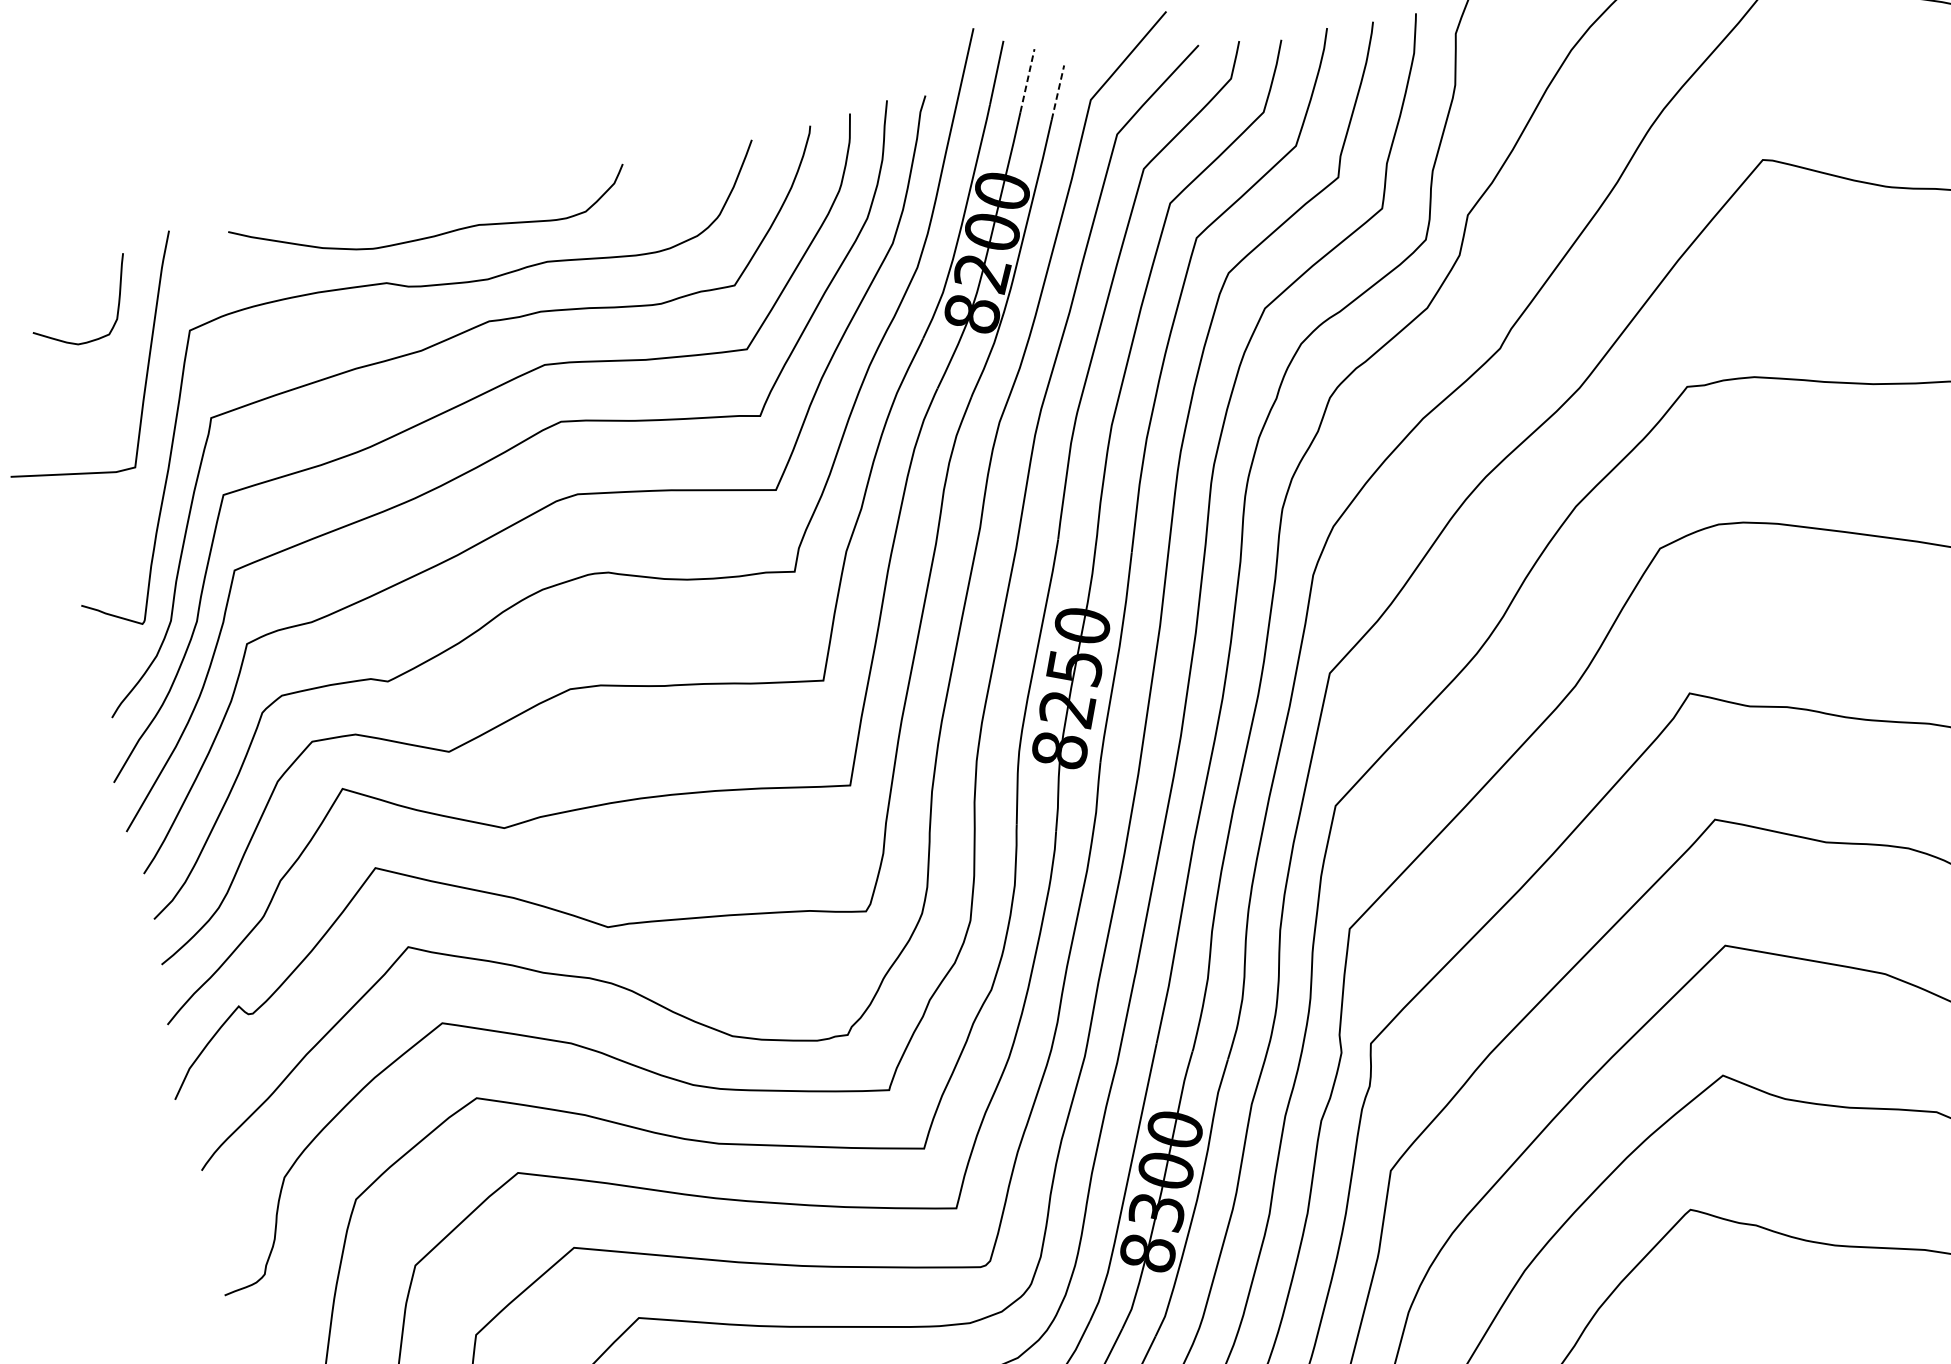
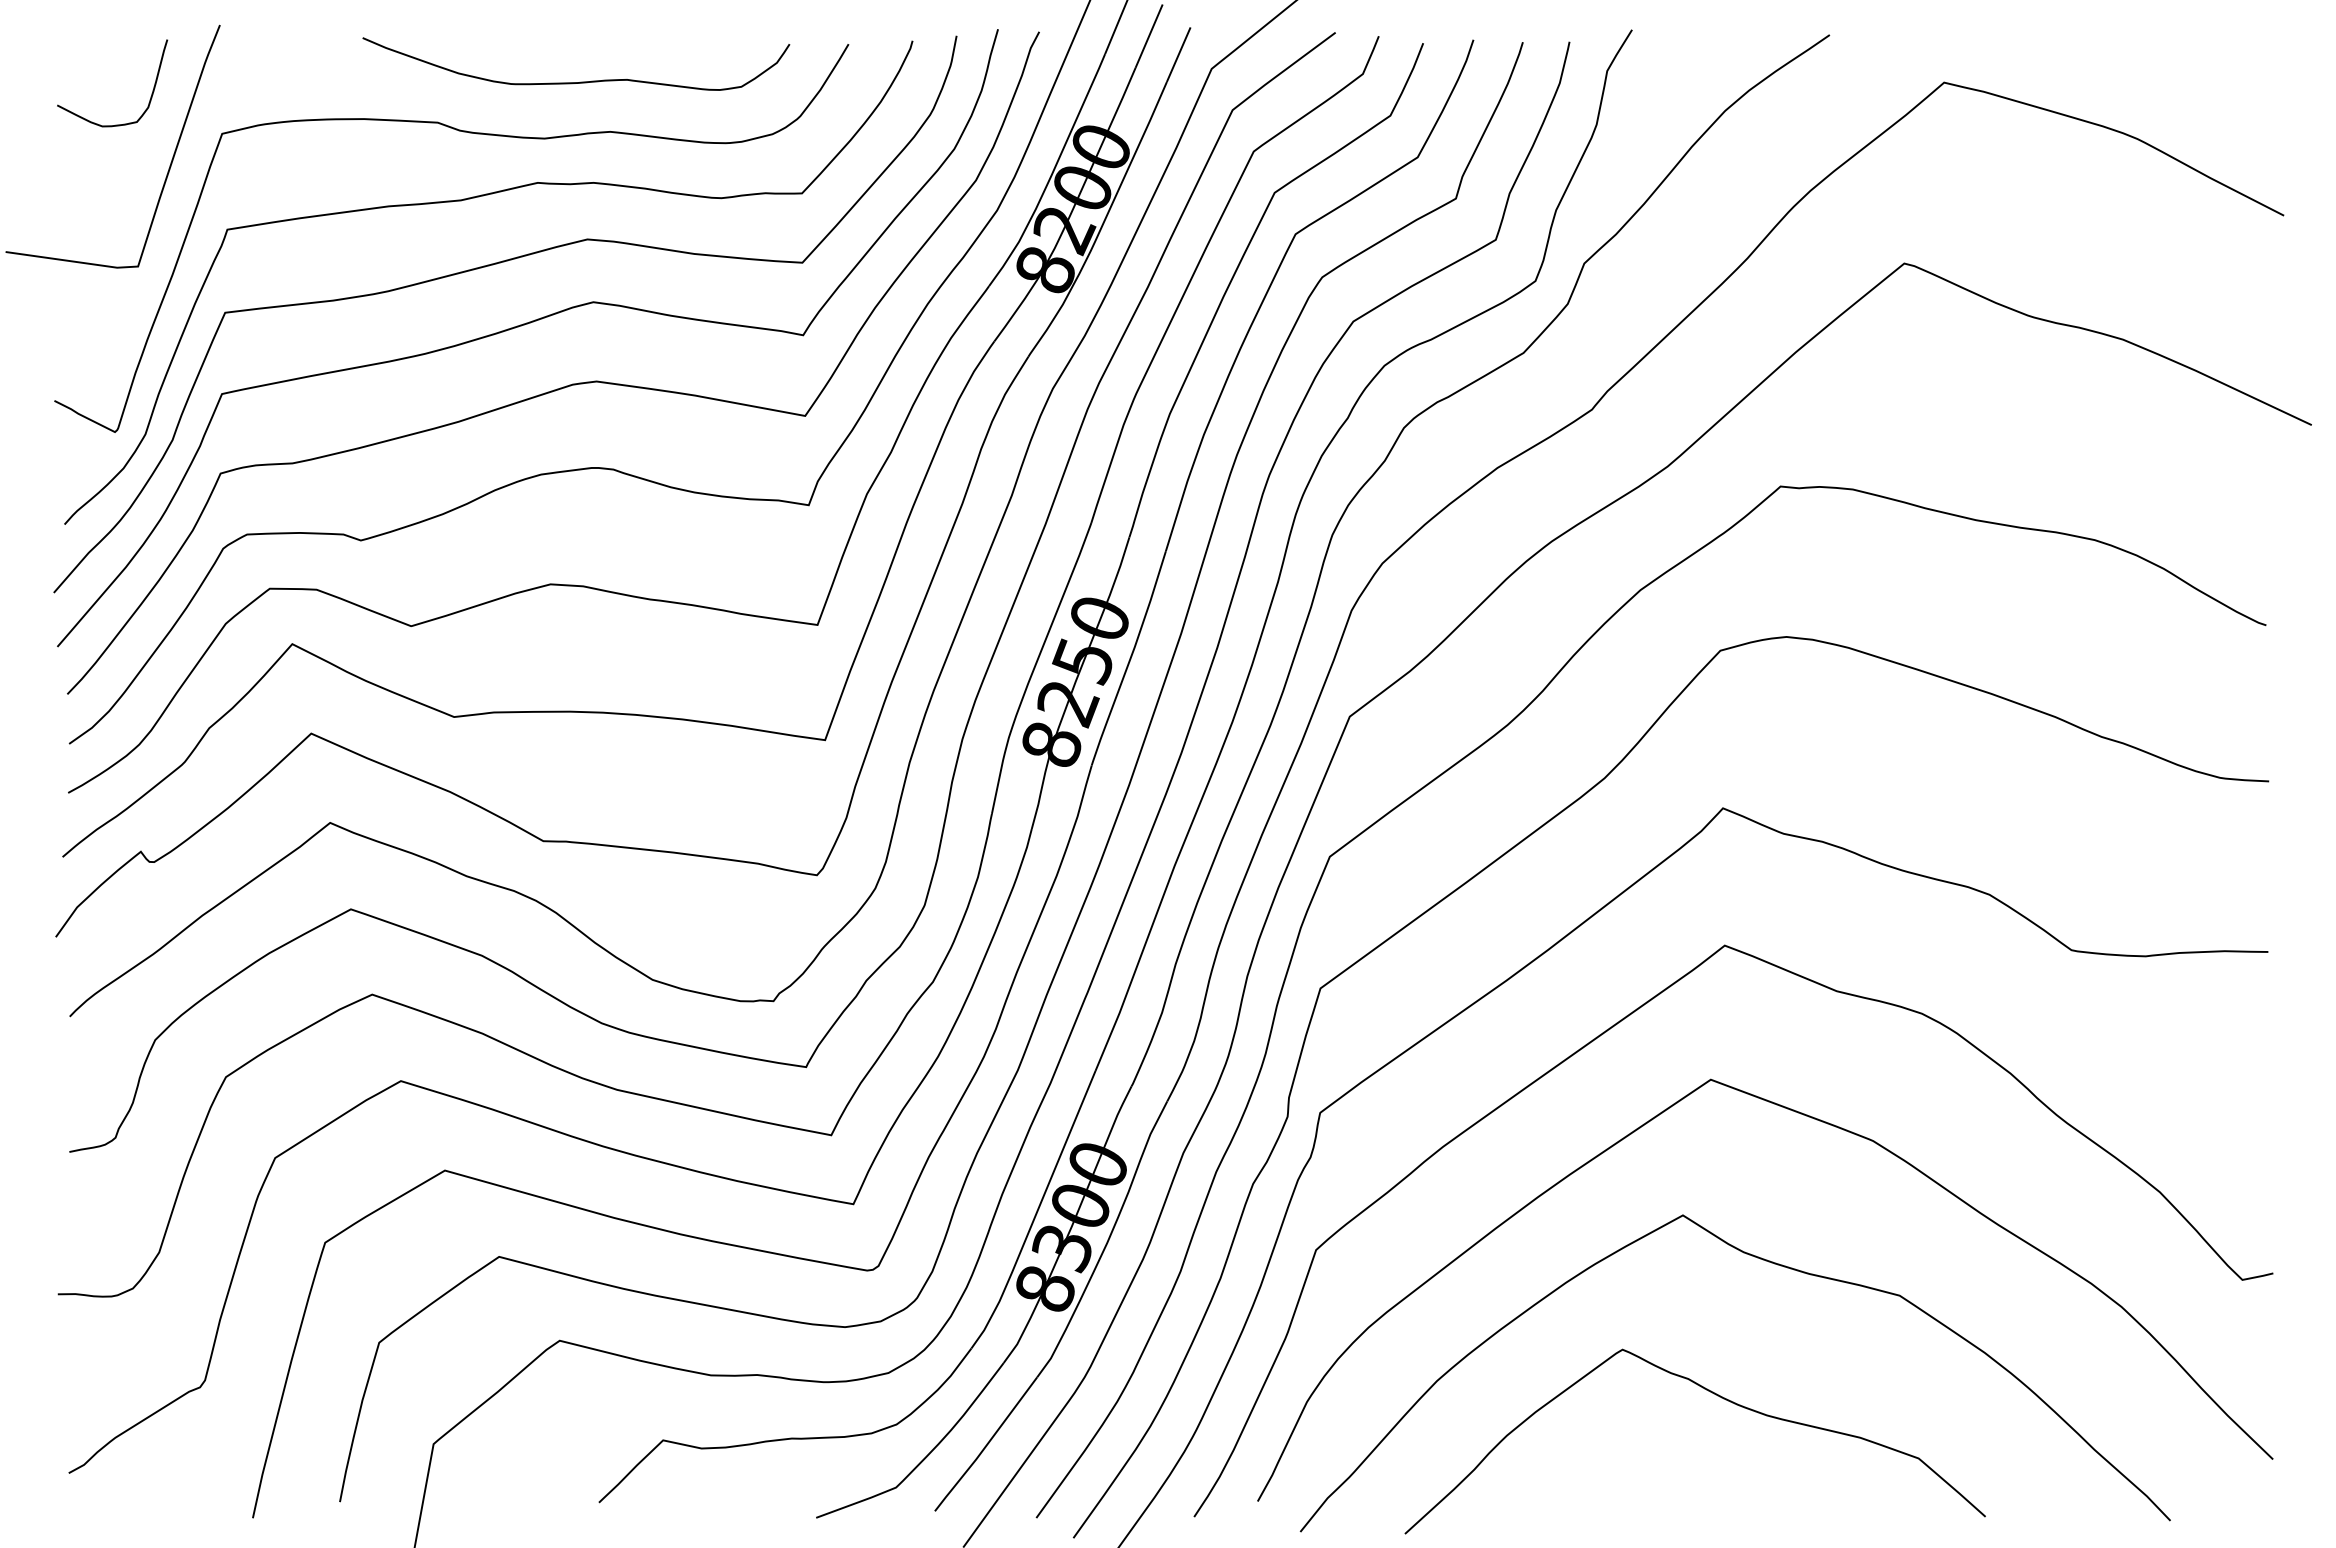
line: (1027, 79) -> (1149, 35), dashed -> solid
line: (1057, 92) -> (1178, 54), dashed -> solid
curve: (436, 234) -> (580, 81), moved

